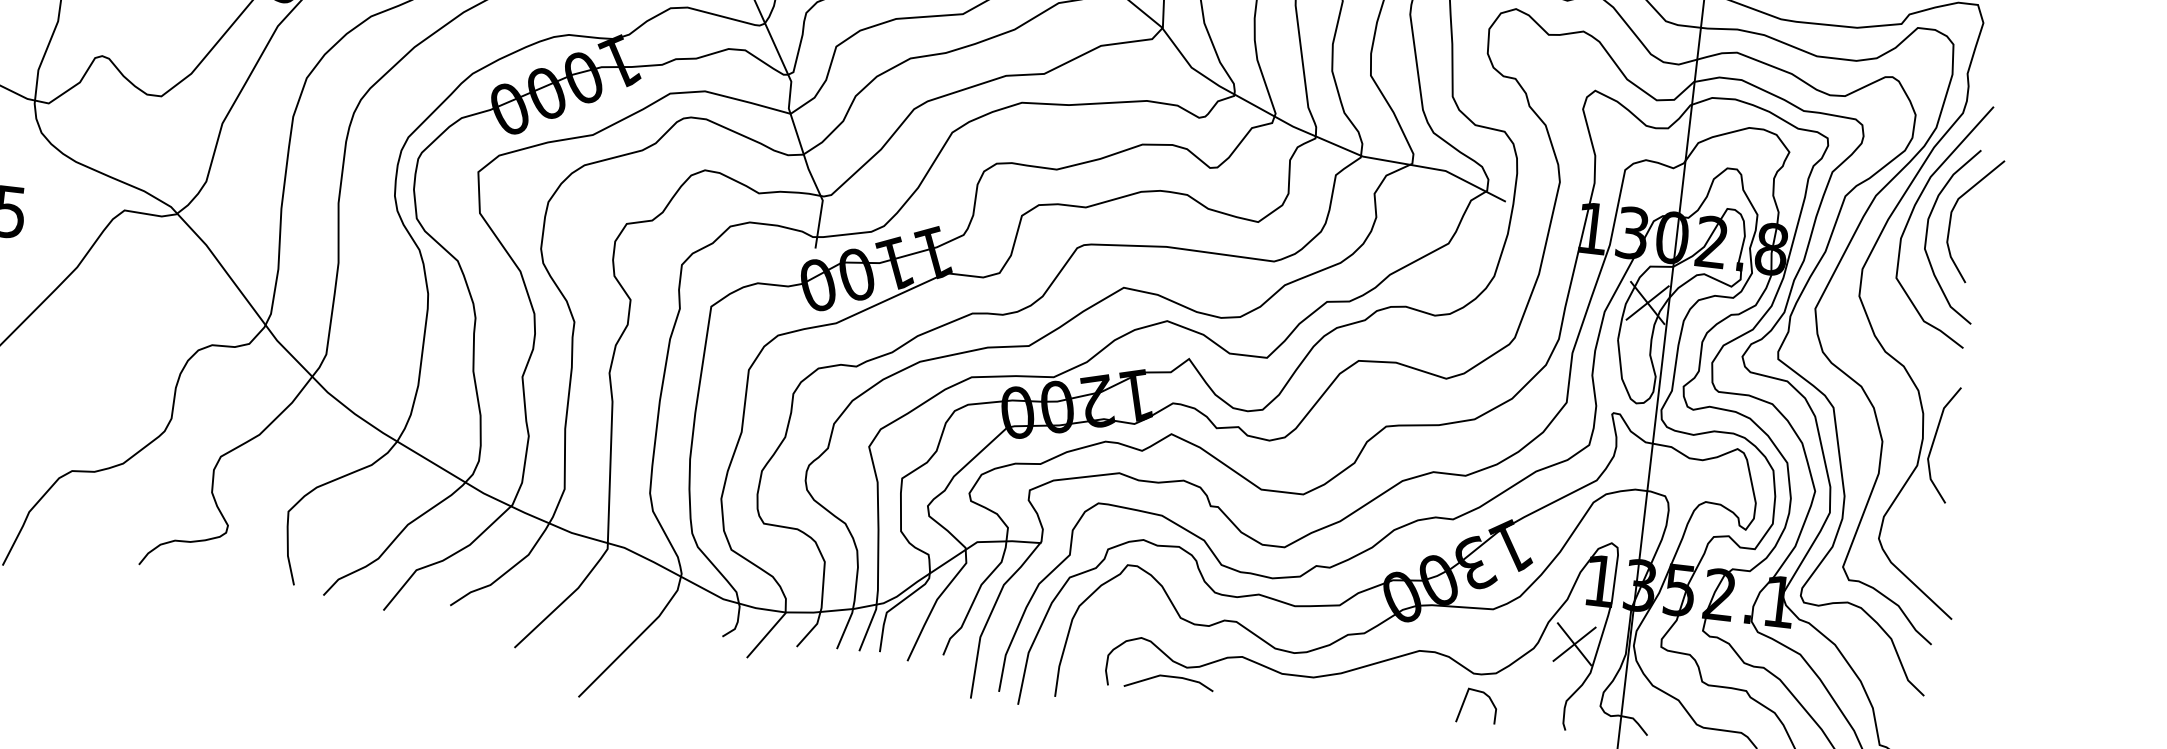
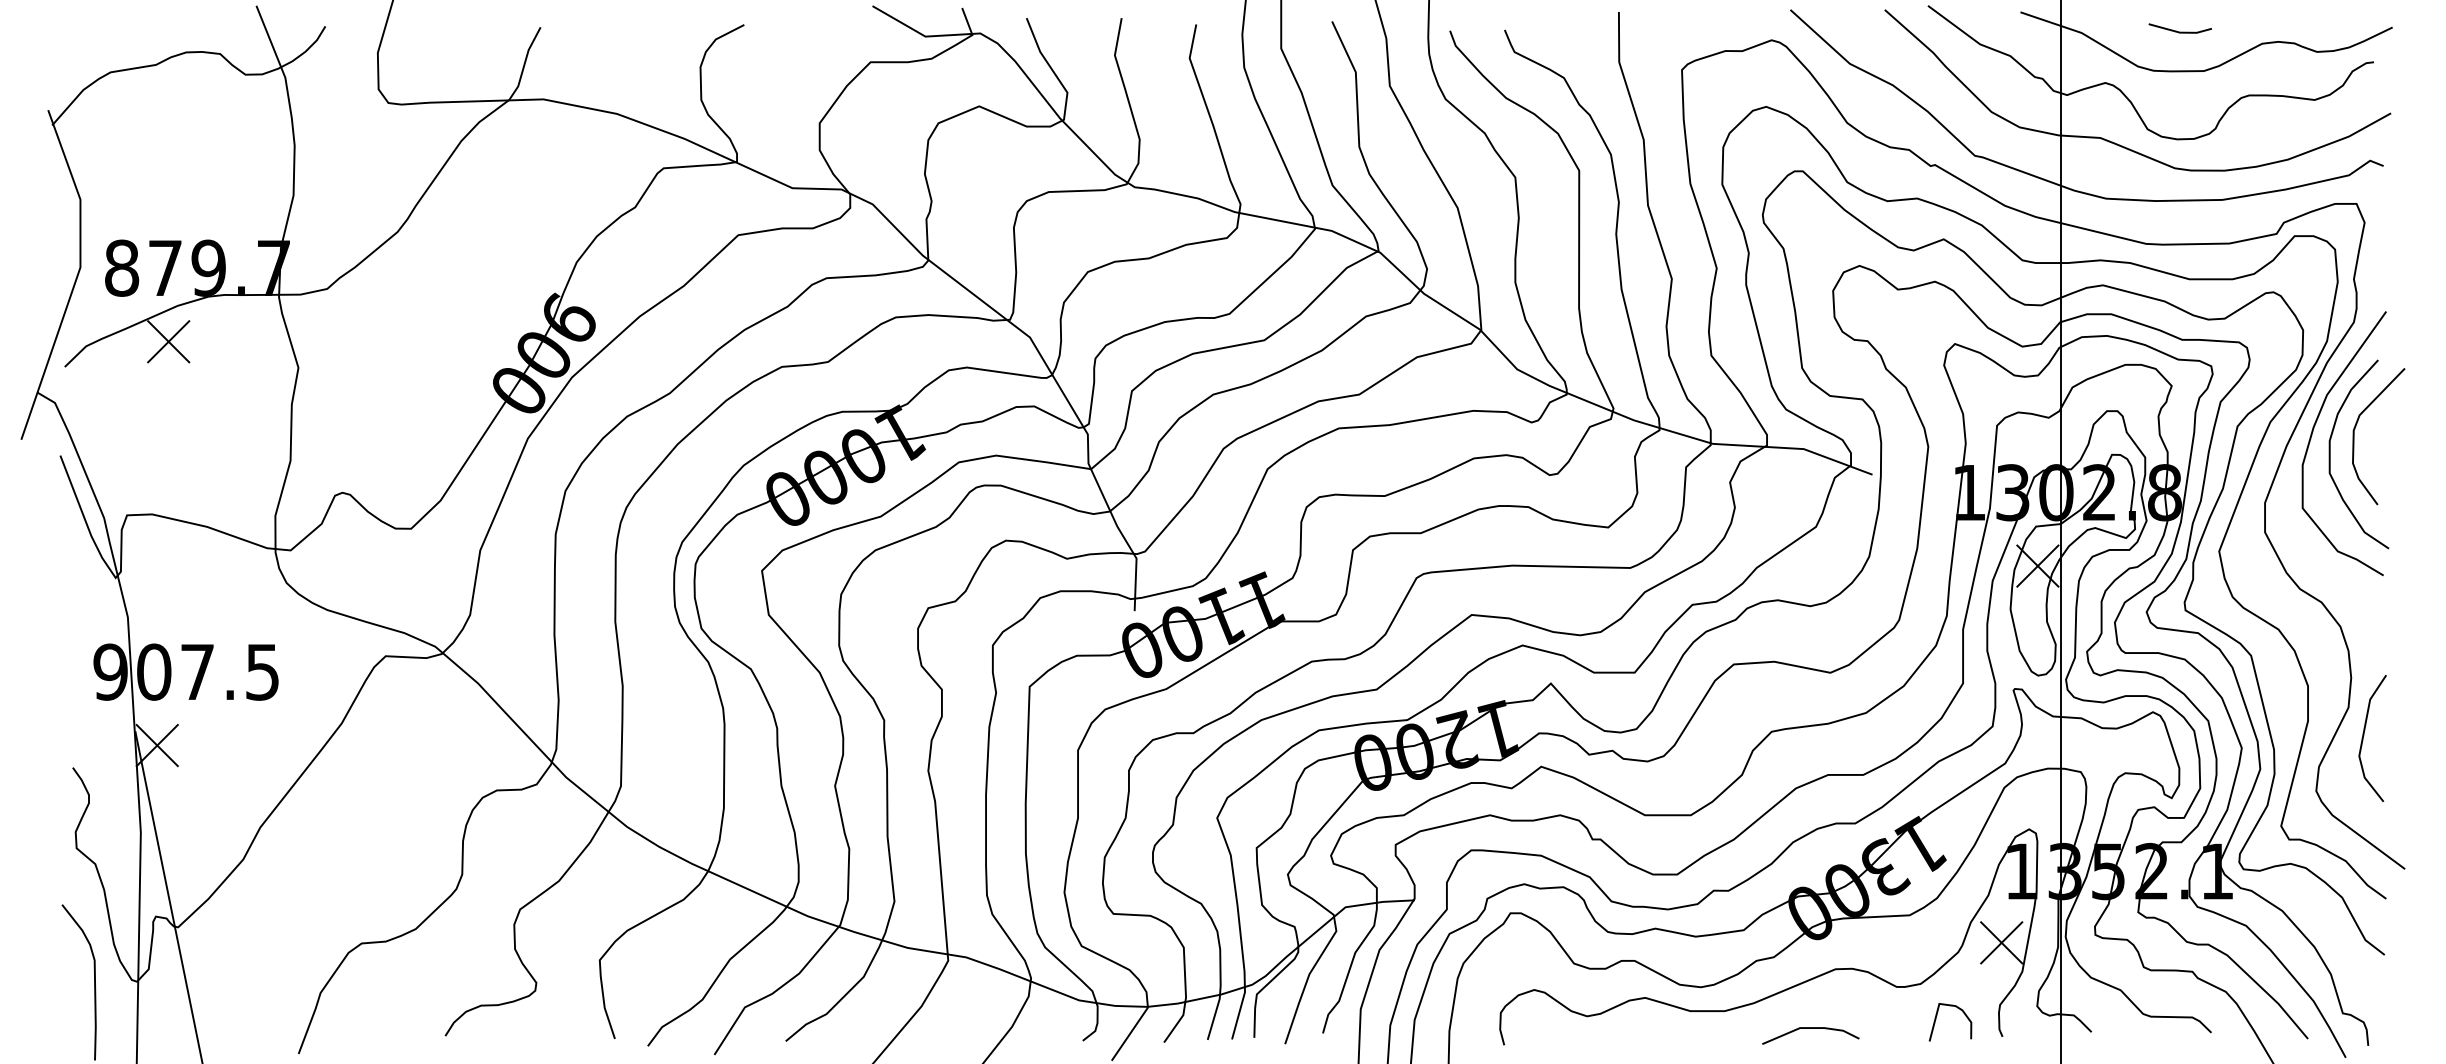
line: (1934, 440) -> (2364, 735), moved
line: (1169, 676) -> (1810, 1028), moved
curve: (1464, 702) -> (1936, 1019), moved

